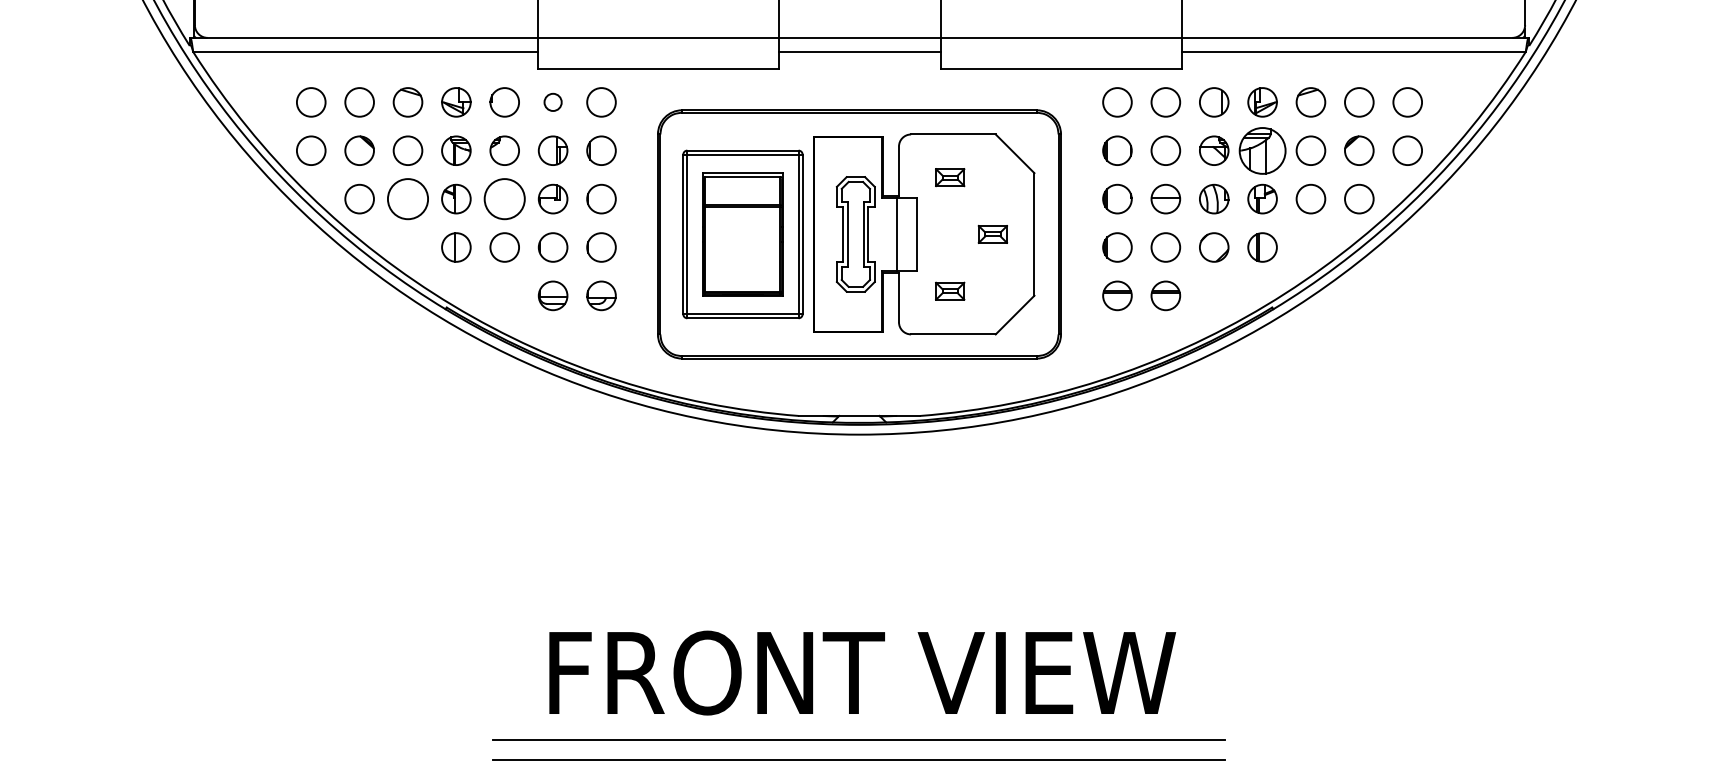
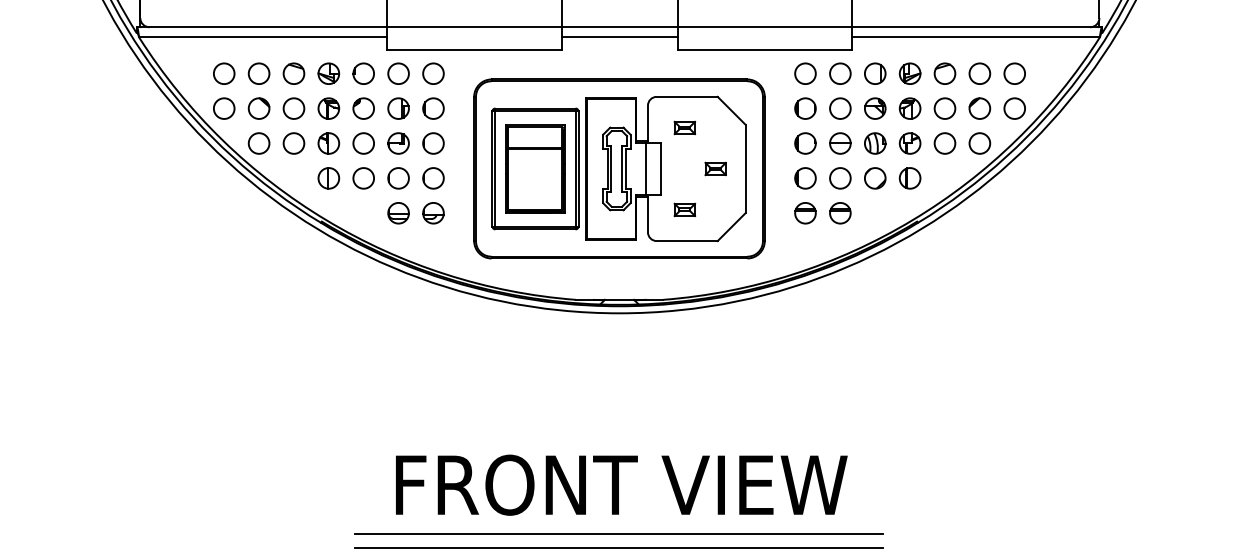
circle: (552, 102) -> (398, 73), size x1.67
part: (1262, 150) -> (910, 108), size x0.62
circle: (407, 198) -> (293, 143), size x0.71
circle: (504, 198) -> (363, 143), size x0.71

